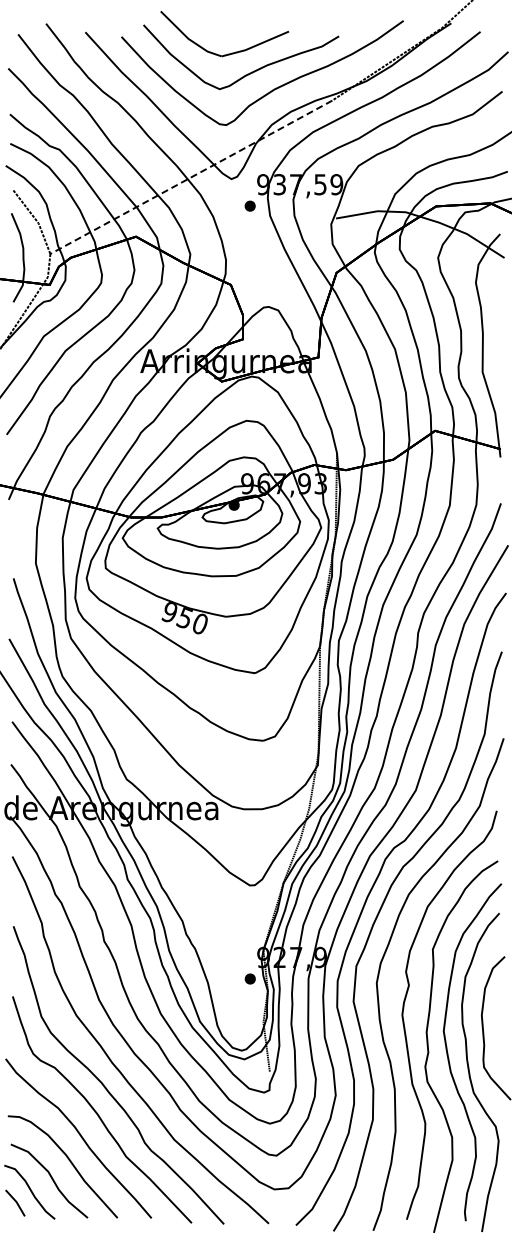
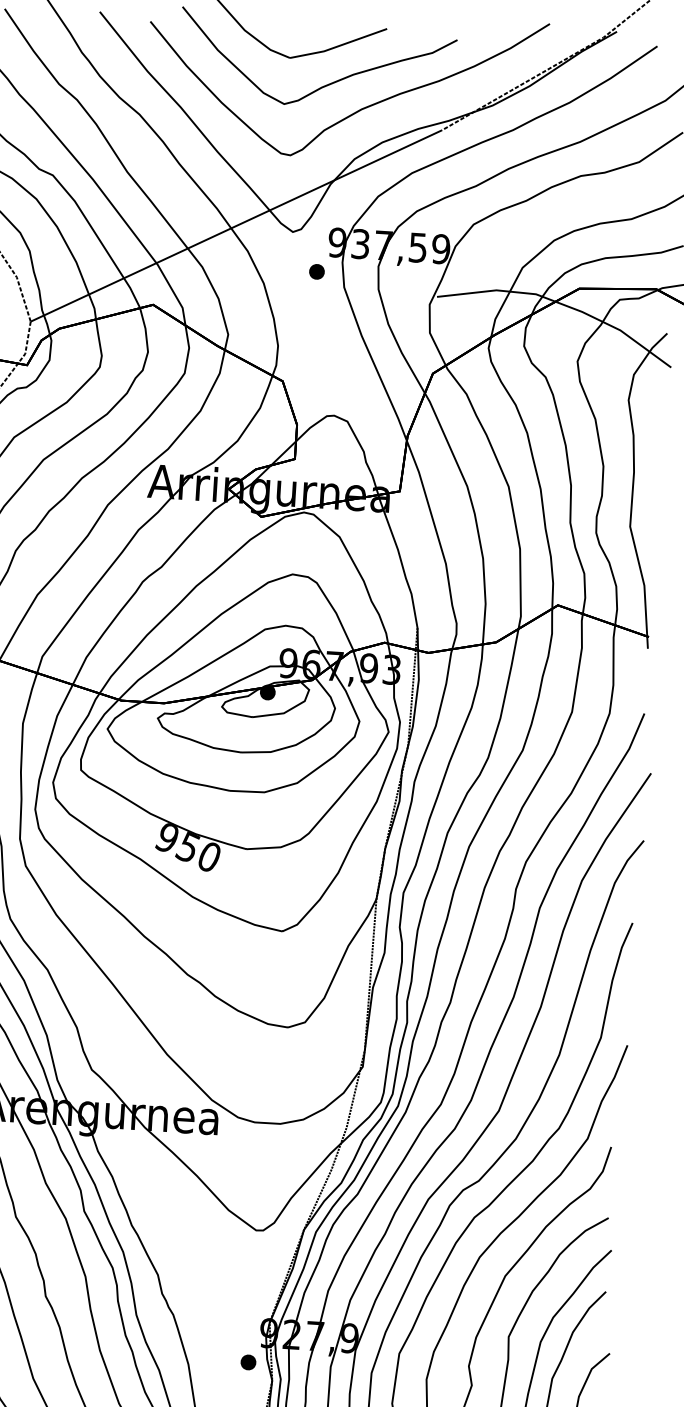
line: (190, 177) -> (235, 226), dashed -> solid

